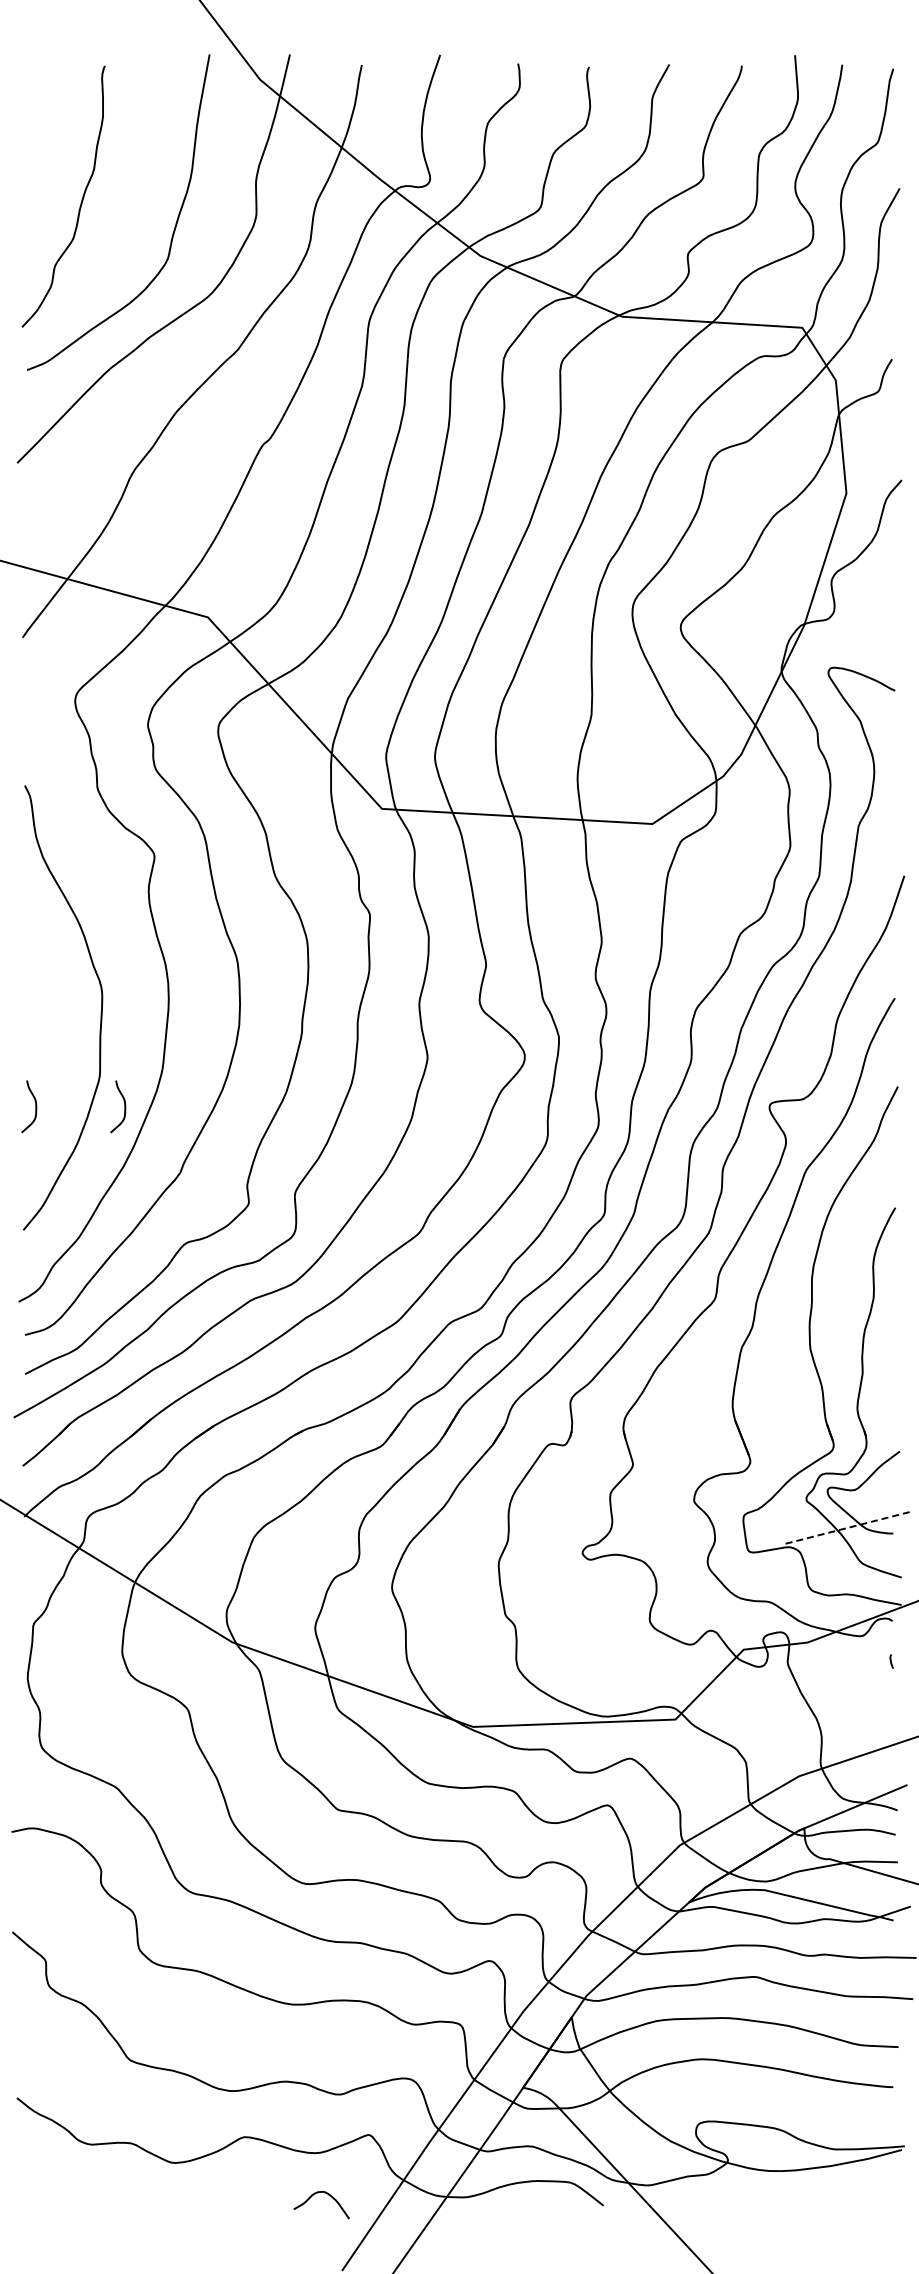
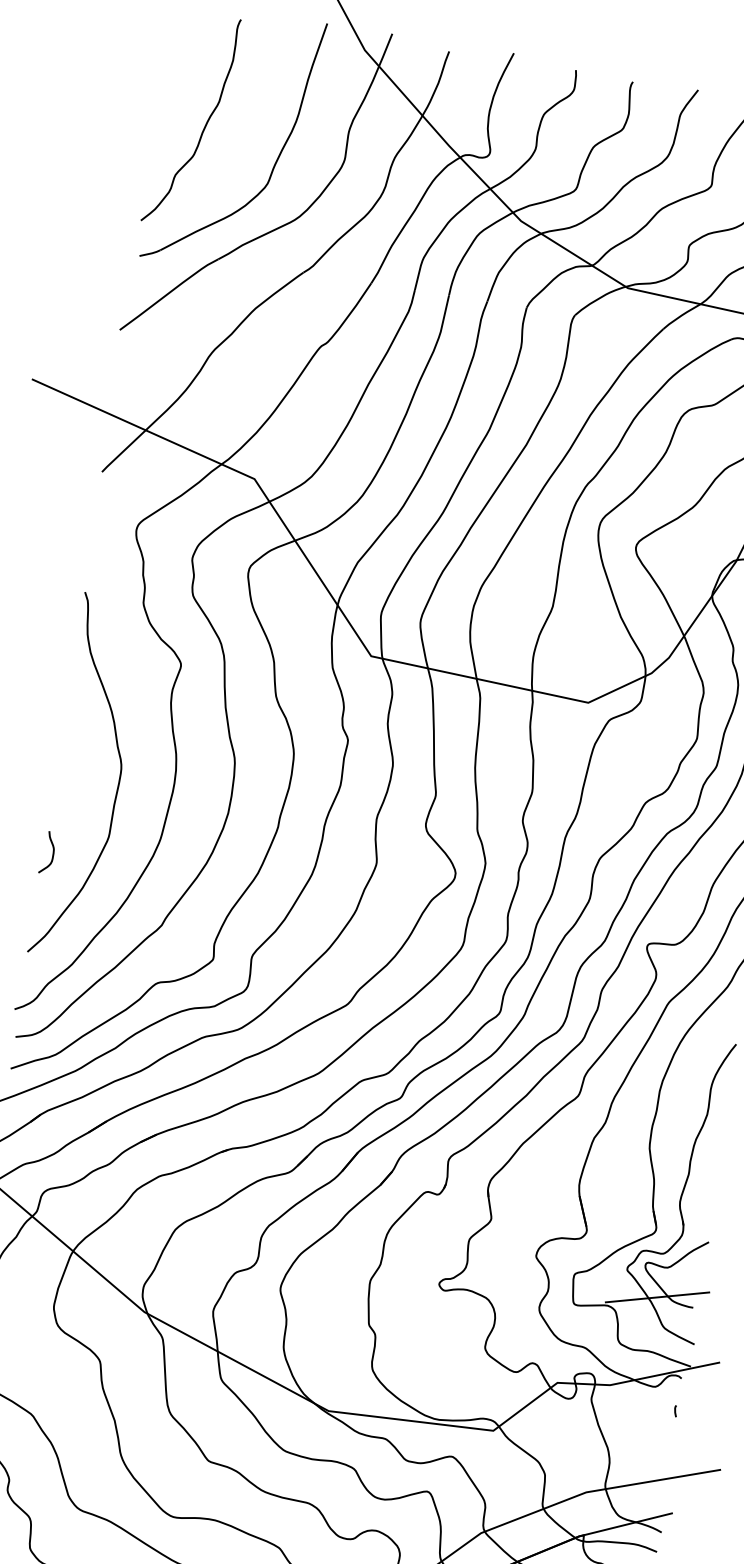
curve: (124, 1106) -> (125, 864), removed
line: (848, 1527) -> (657, 1297), dashed -> solid

